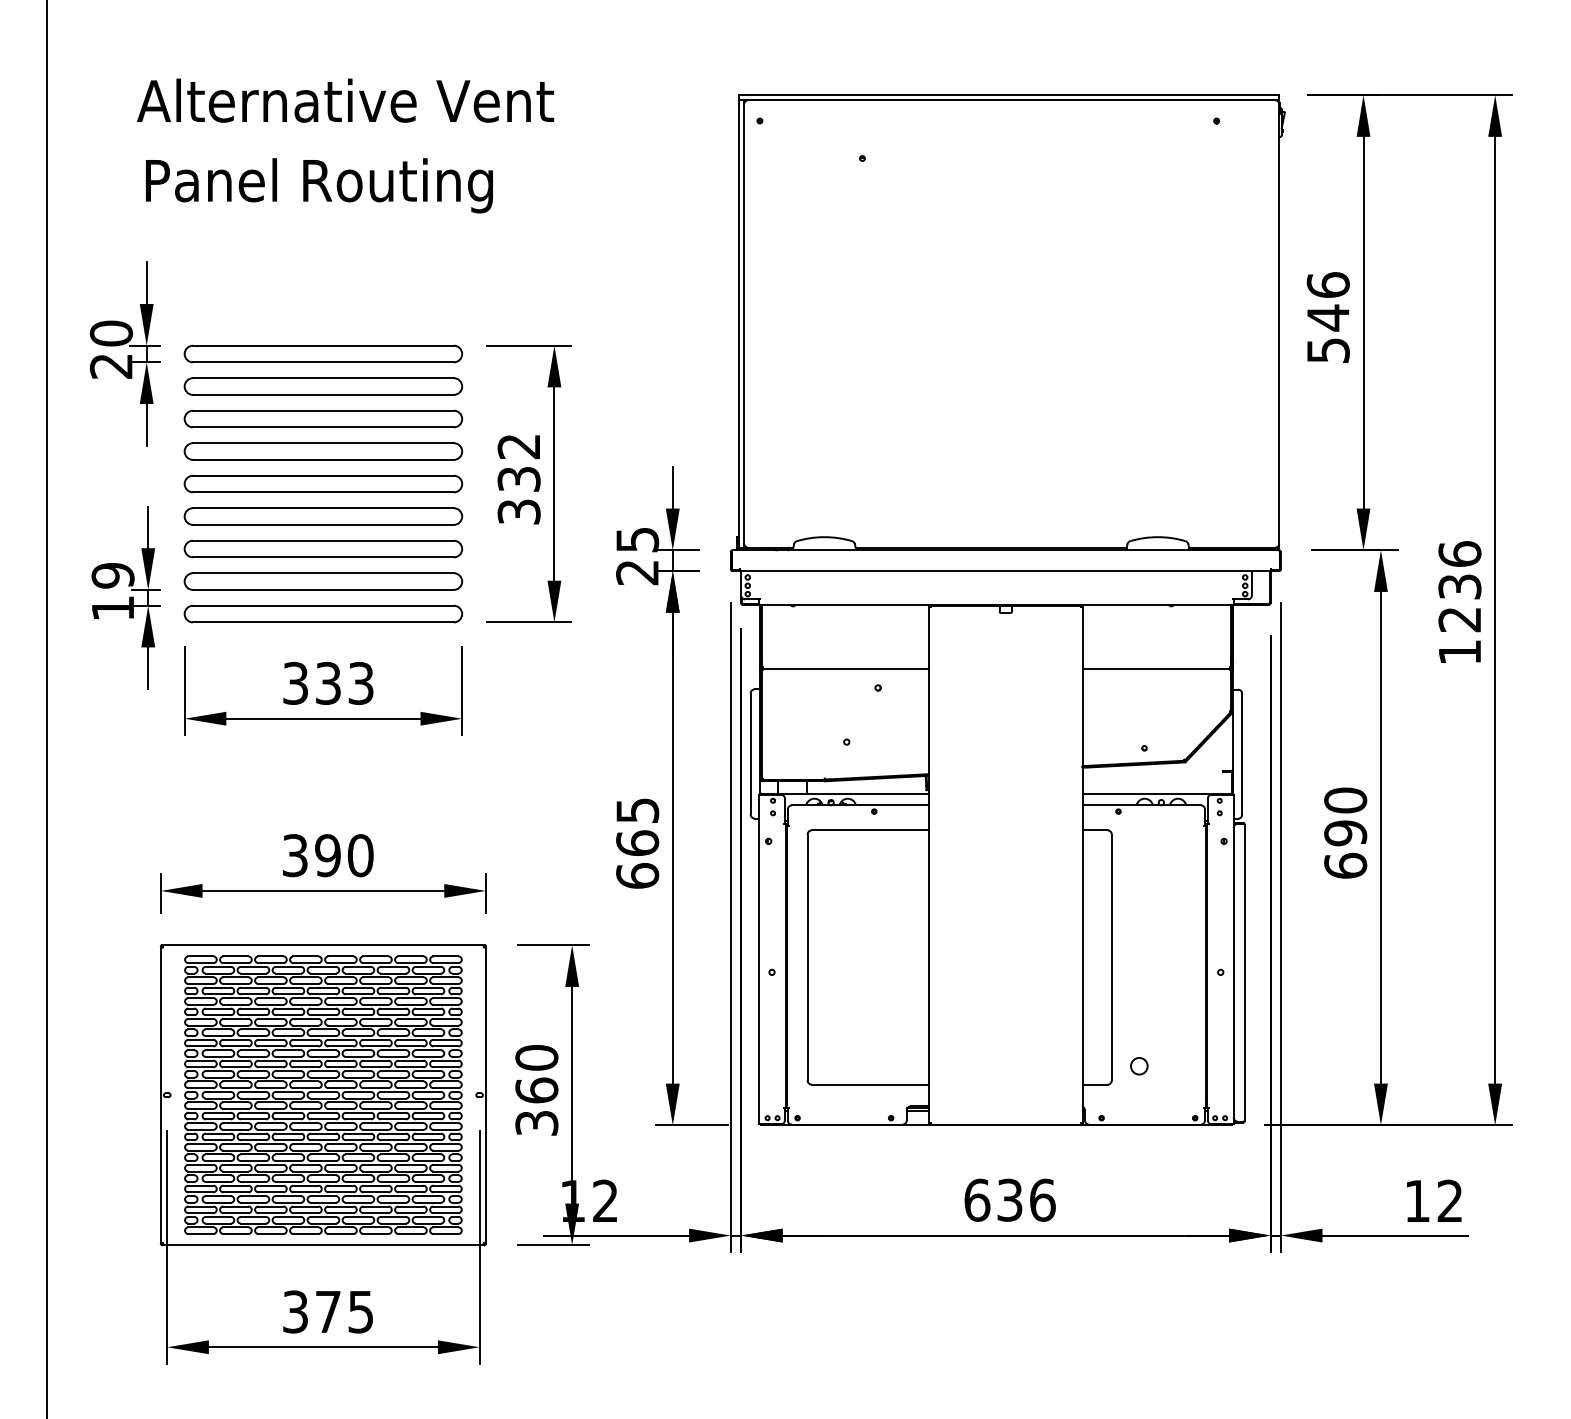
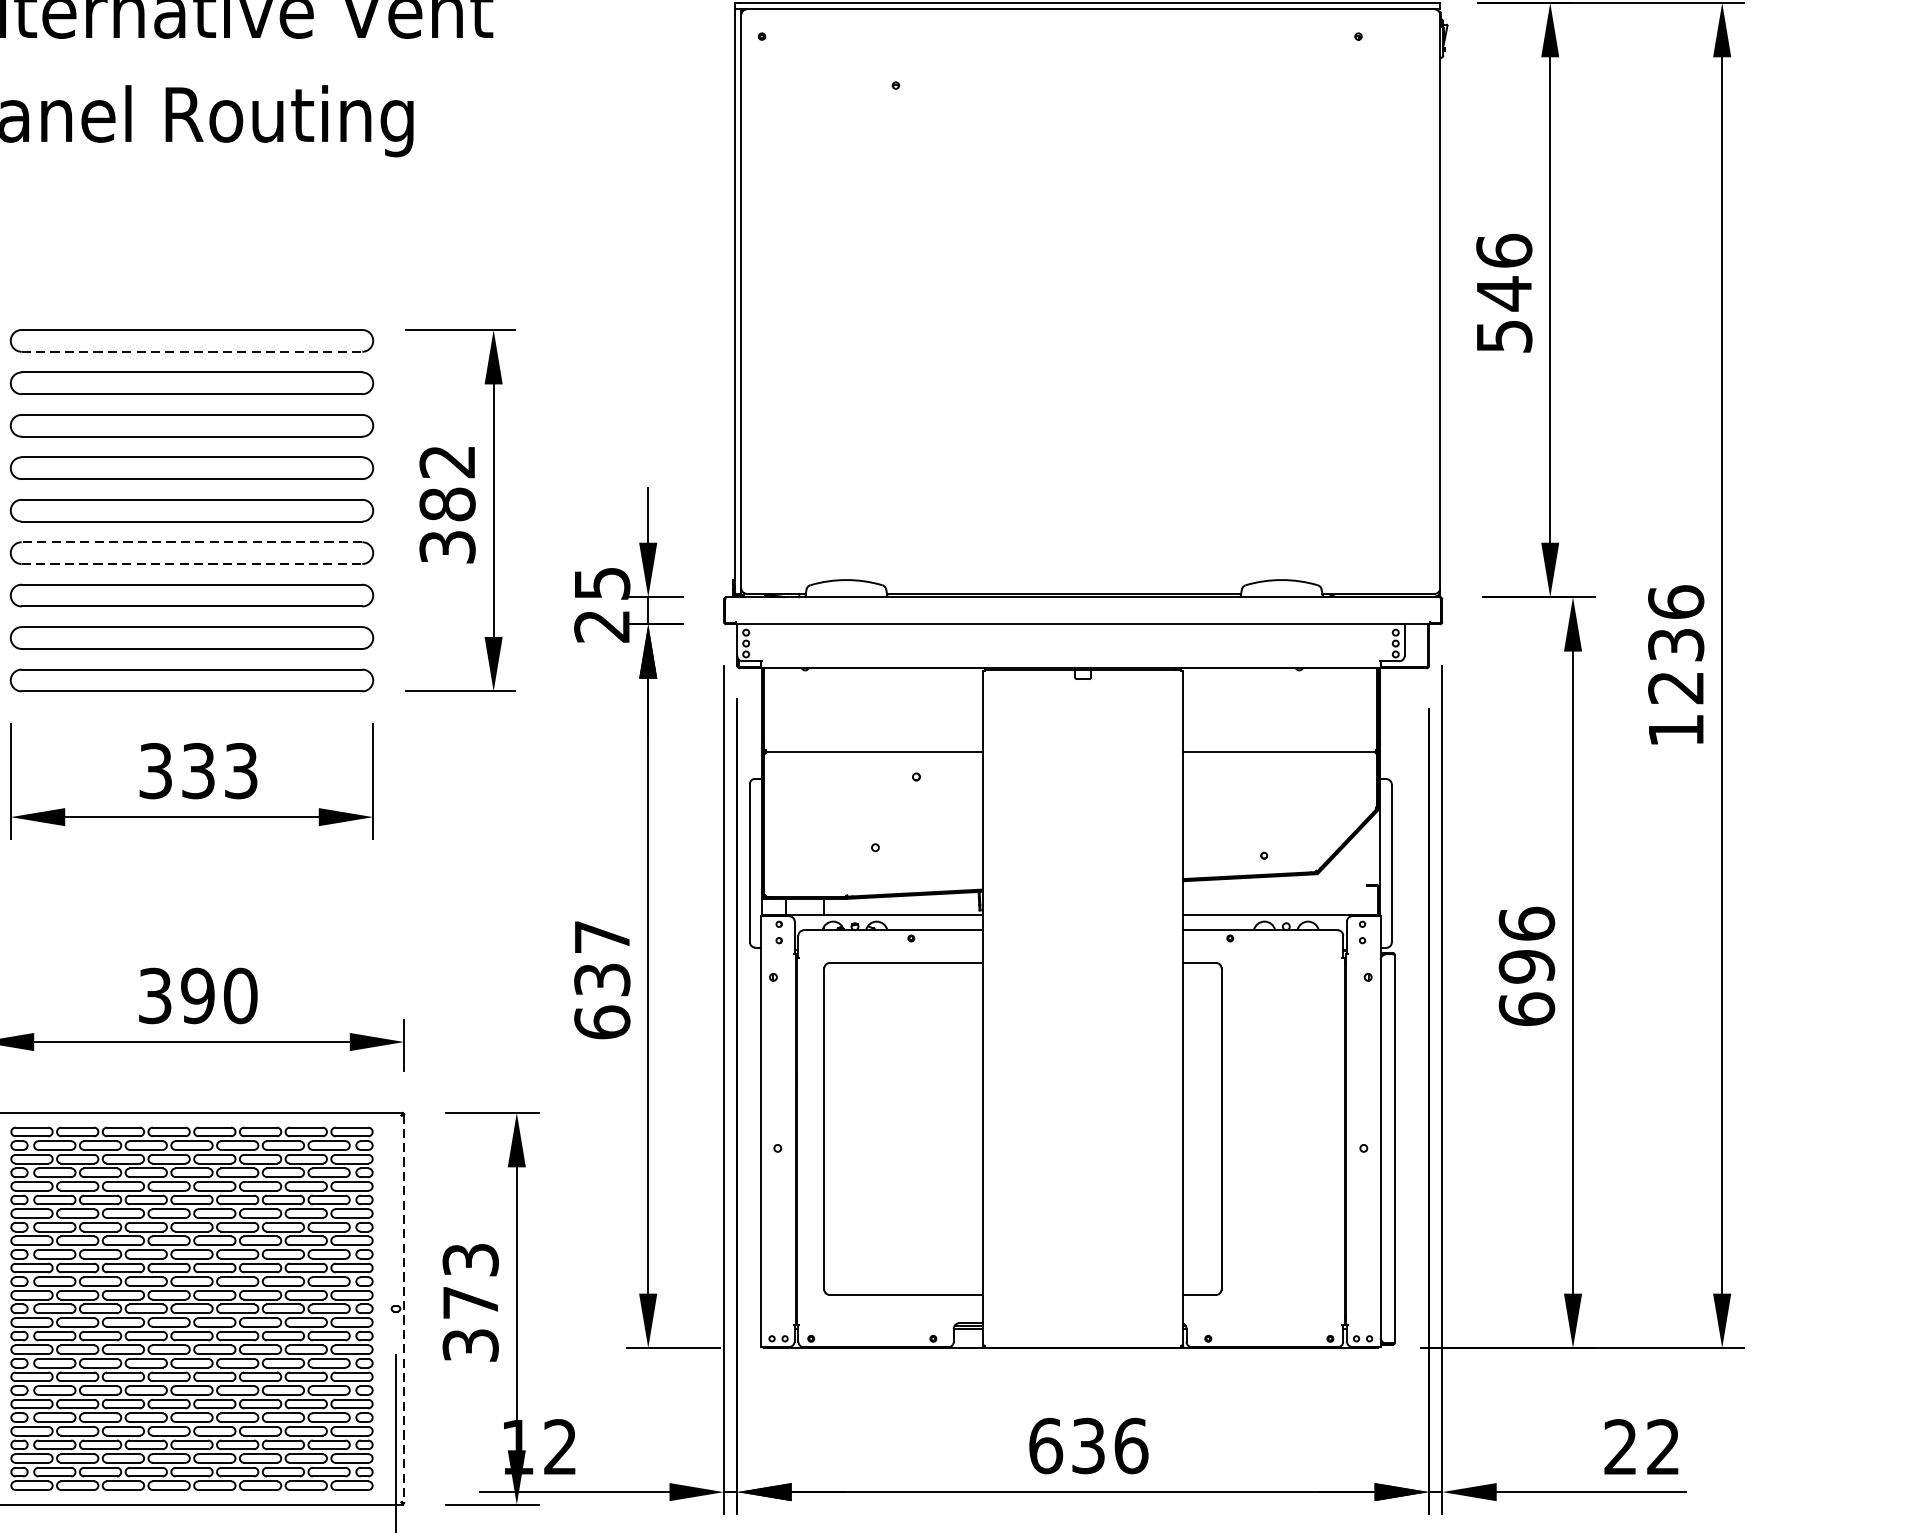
line: (323, 362) -> (192, 351), solid -> dashed
text: (518, 479) -> (446, 504), 332 -> 382
line: (322, 508) -> (190, 542), solid -> dashed
line: (323, 524) -> (192, 563), solid -> dashed
text: (1345, 800) -> (1526, 923), 690 -> 696
text: (637, 826) -> (602, 957), 665 -> 637
circle: (1139, 1066) -> (1257, 1271), removed
text: (536, 1074) -> (470, 1281), 360 -> 373
line: (485, 1095) -> (403, 1309), solid -> dashed
text: (1417, 1200) -> (1620, 1446), 12 -> 22

